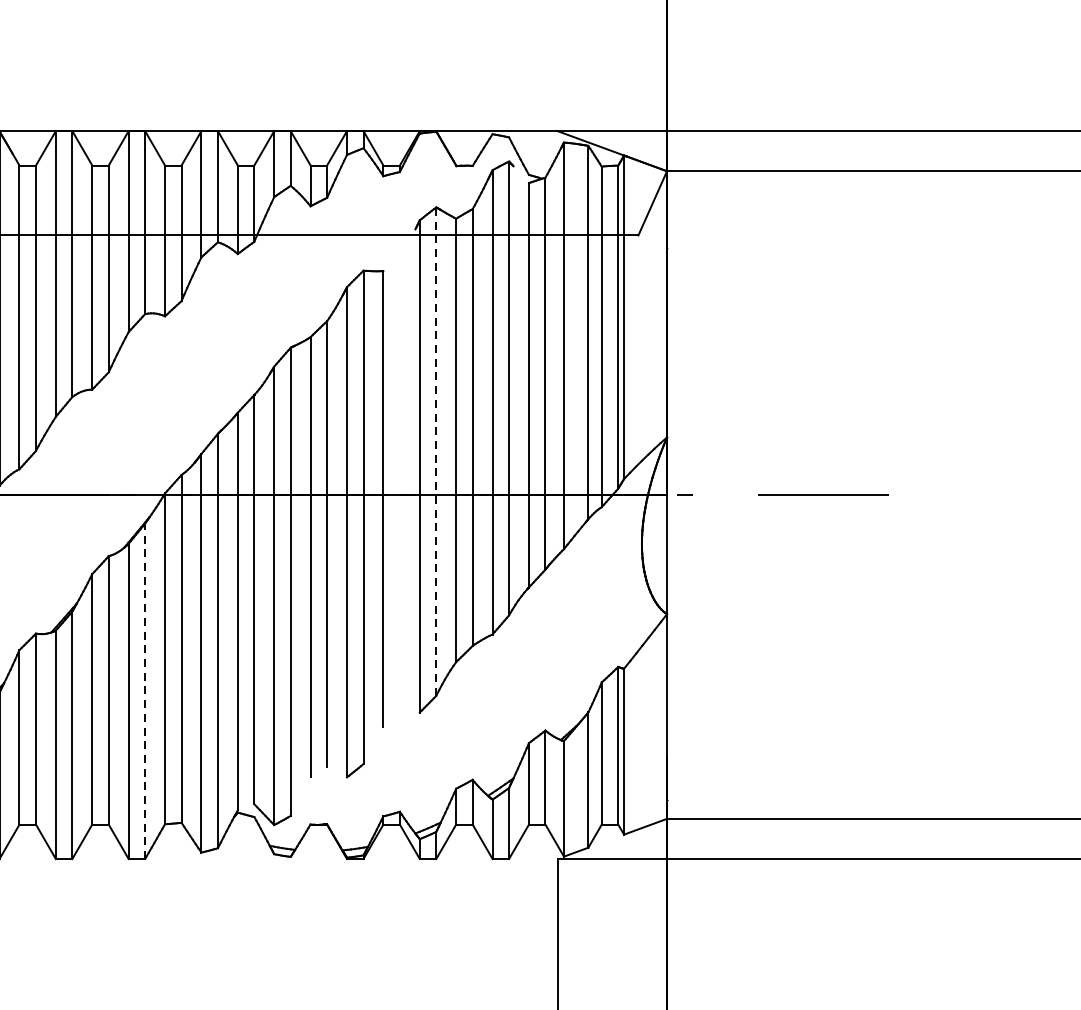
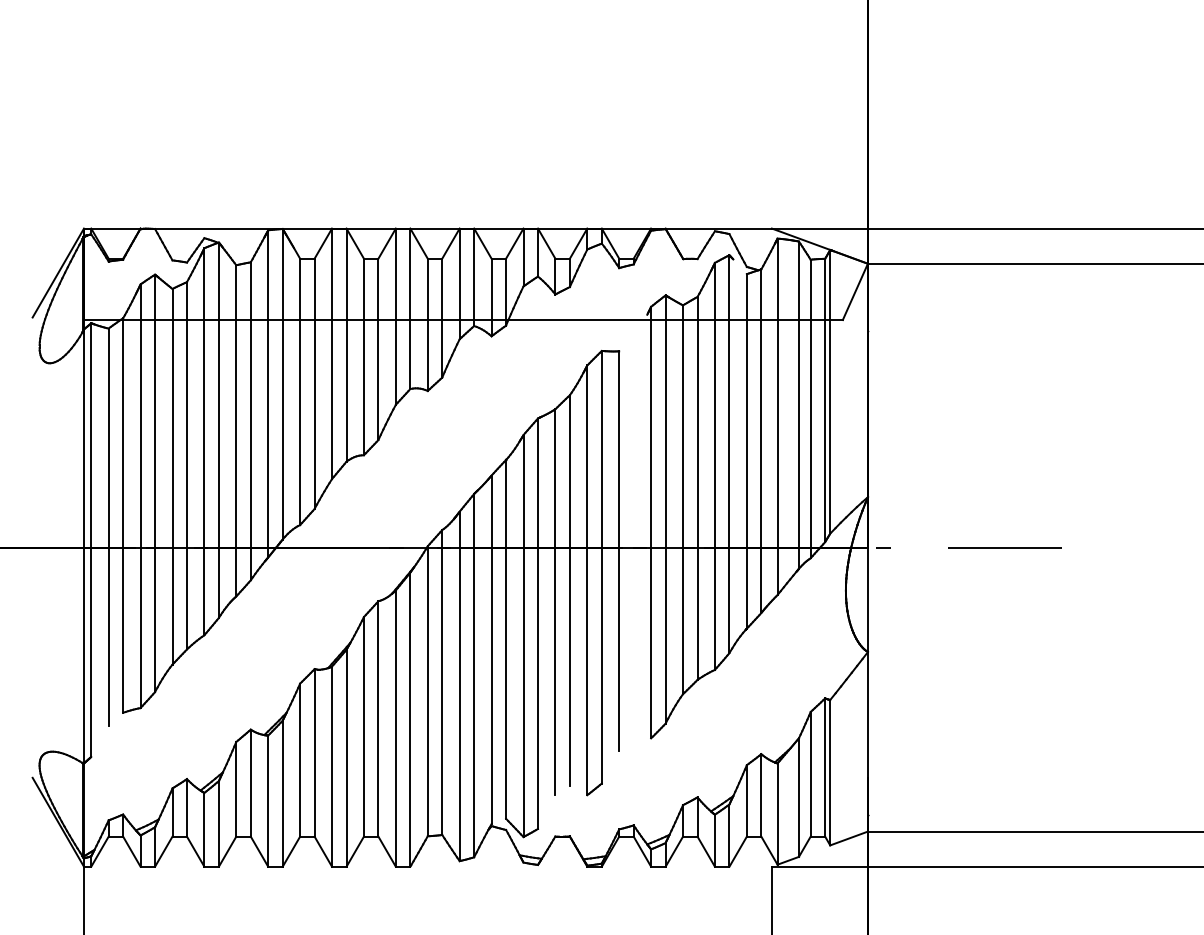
line: (436, 451) -> (665, 509), dashed -> solid
line: (145, 691) -> (410, 719), dashed -> solid

